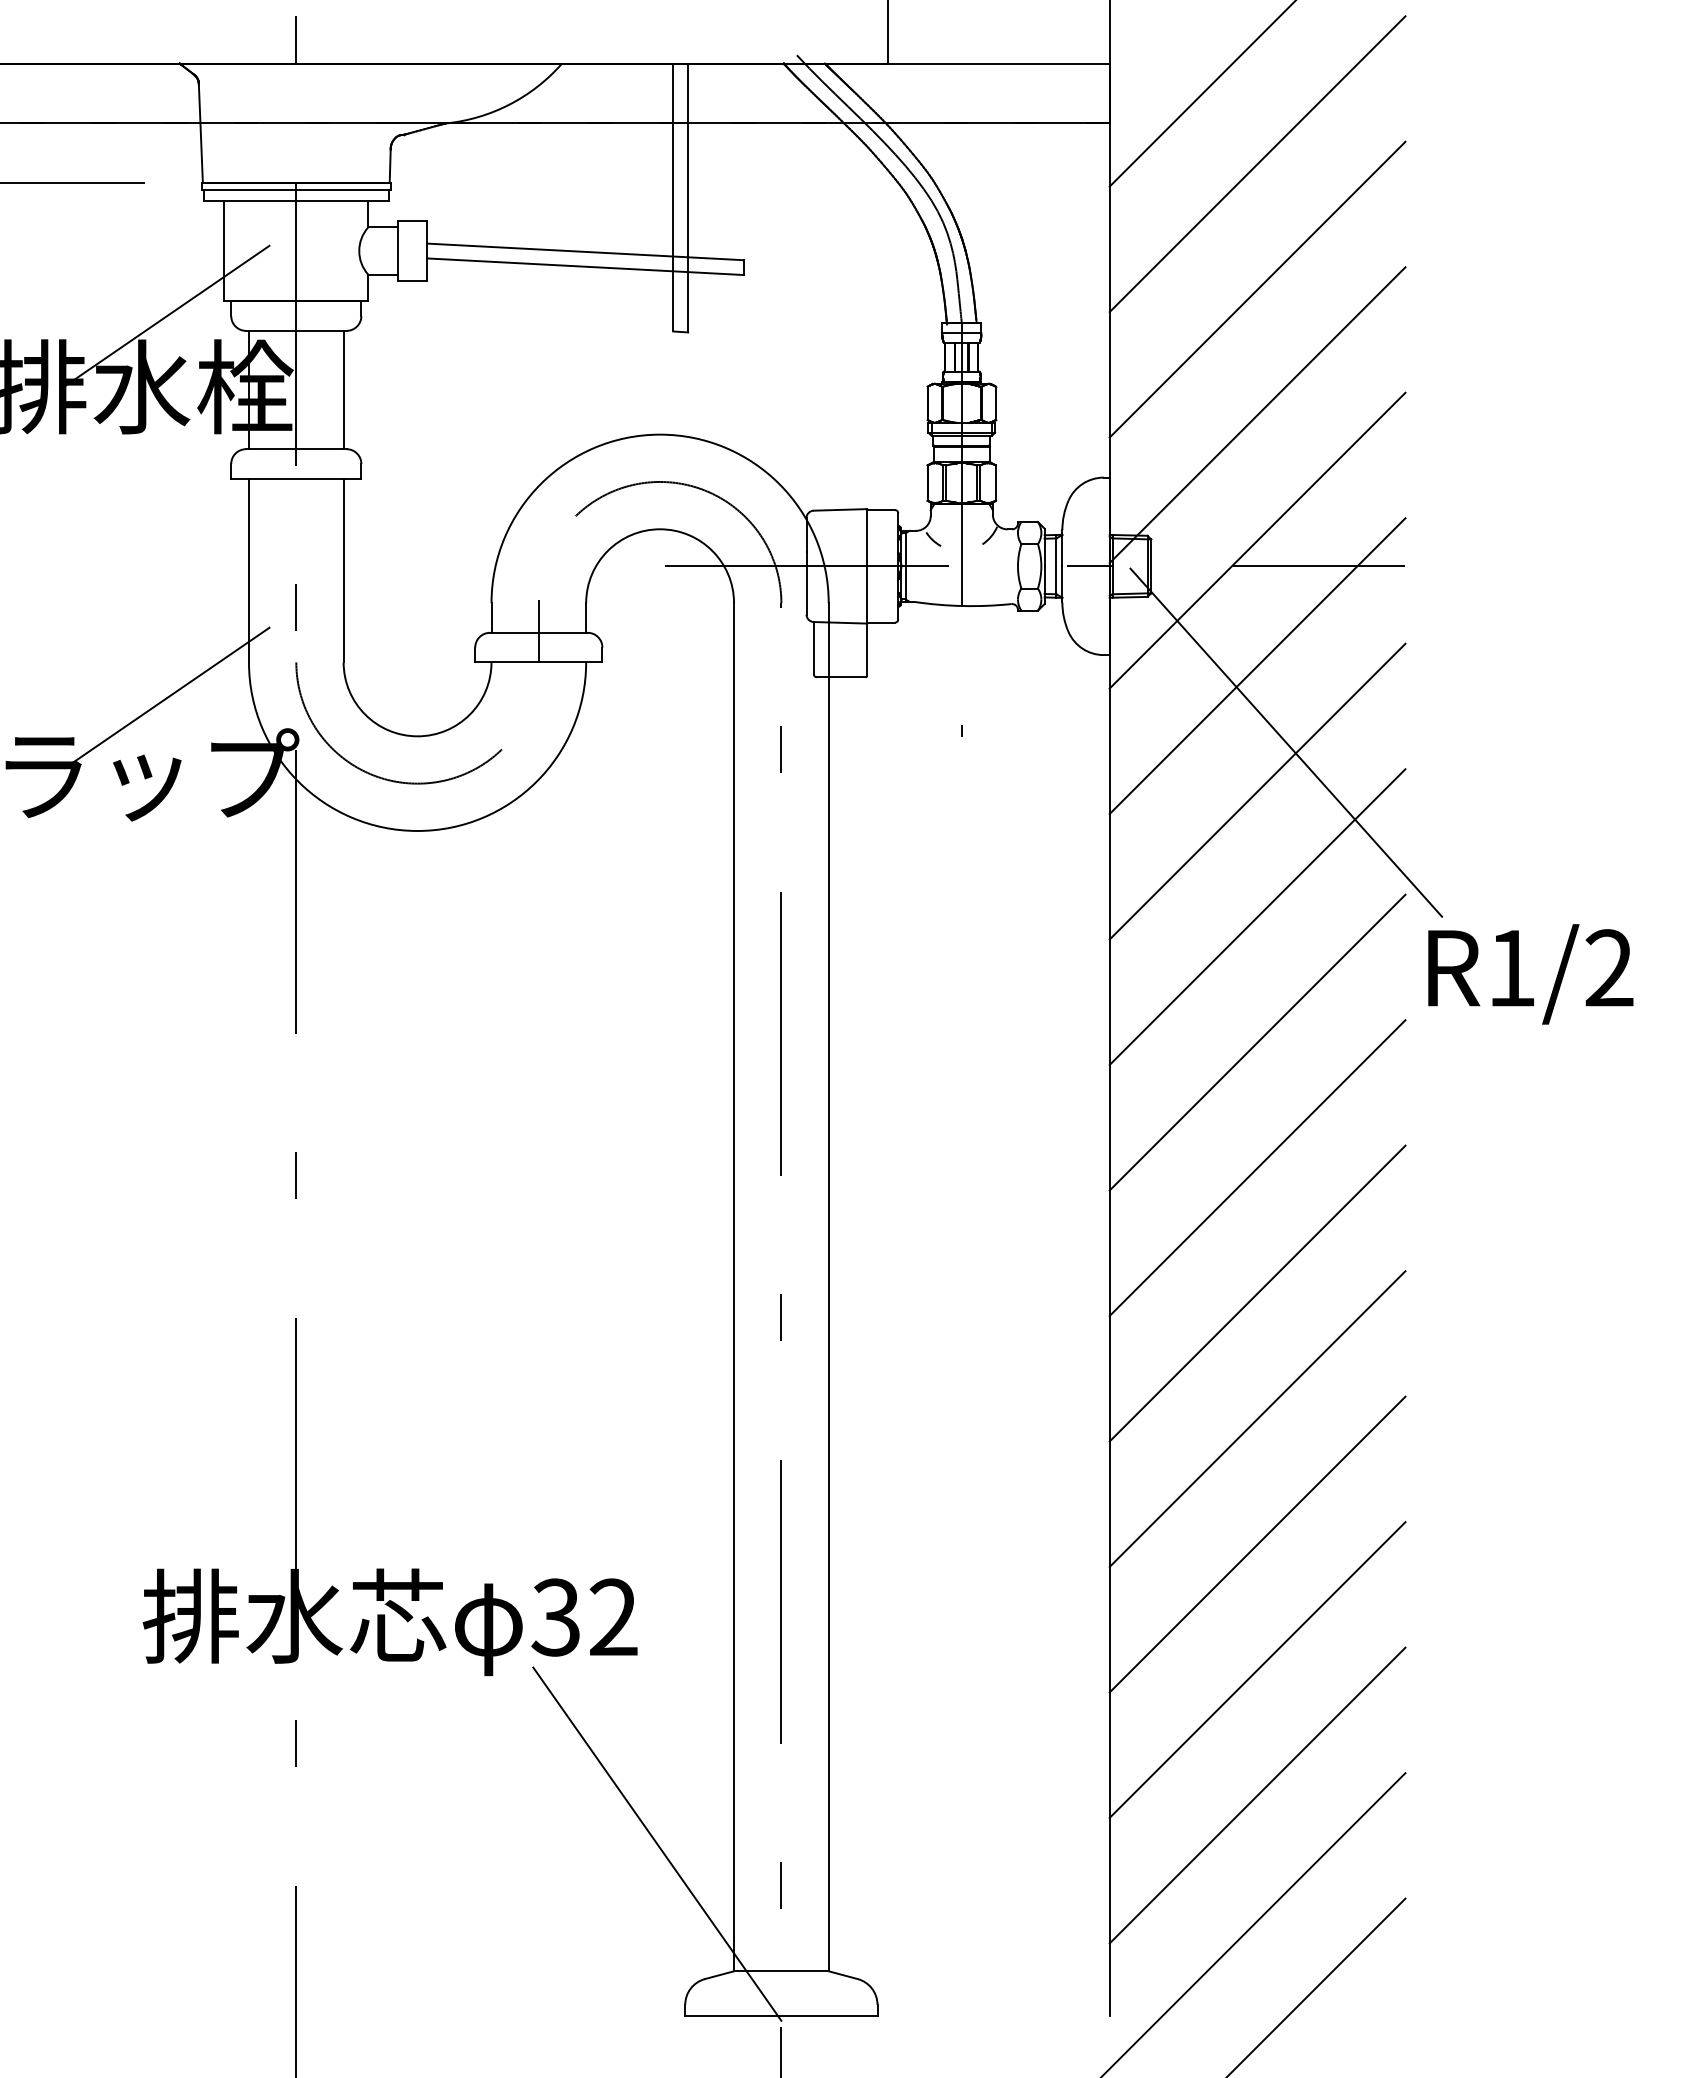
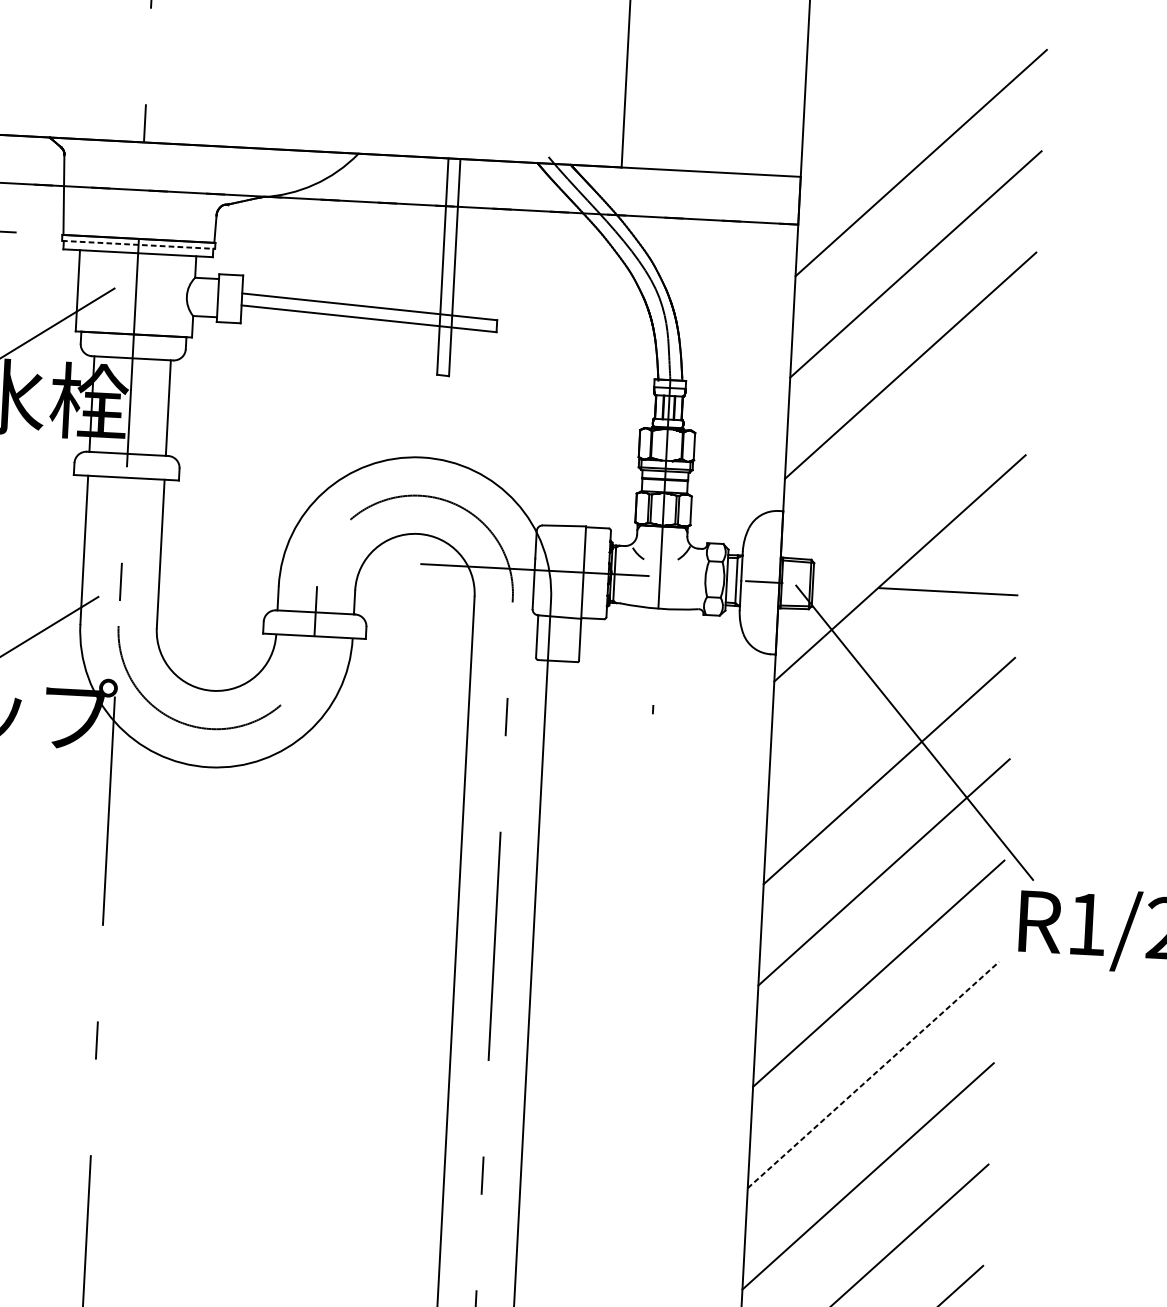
line: (296, 190) -> (138, 244), solid -> dashed
line: (1257, 415) -> (905, 467), removed
line: (1257, 666) -> (894, 670), removed
line: (1257, 1167) -> (873, 1074), solid -> dashed

